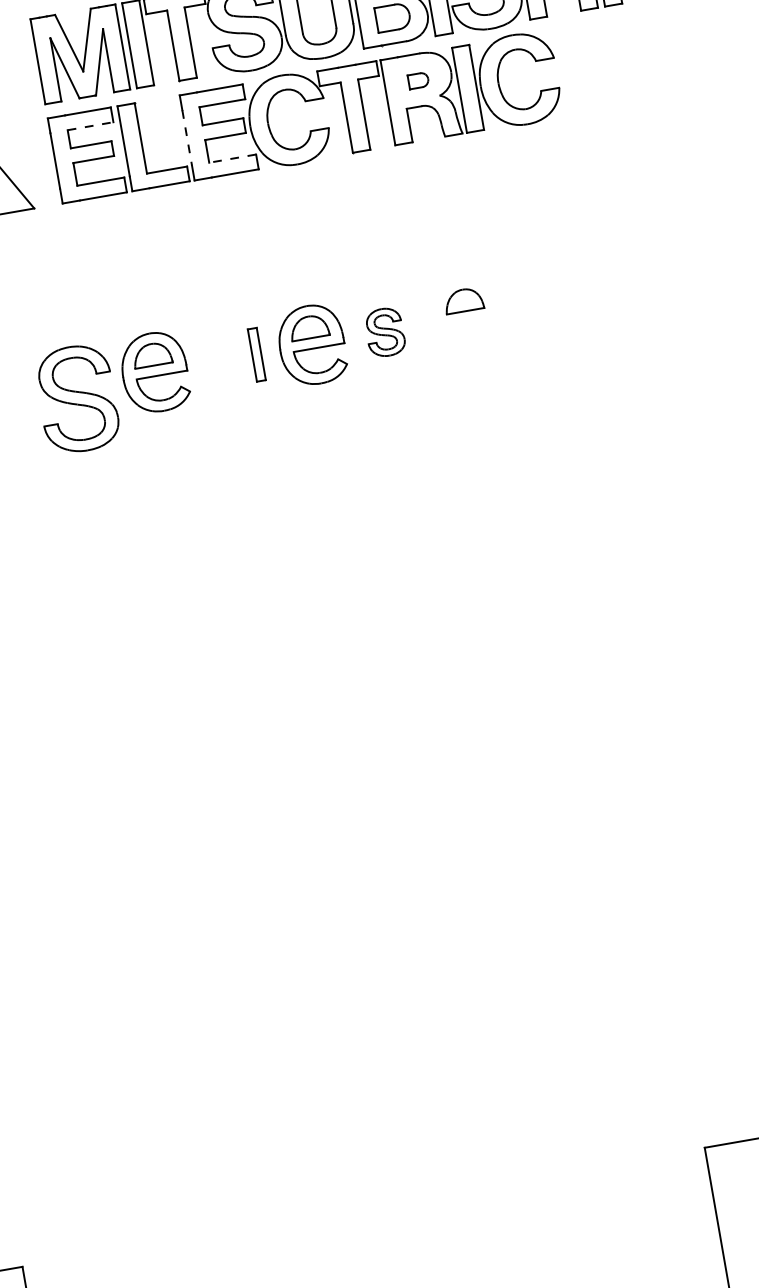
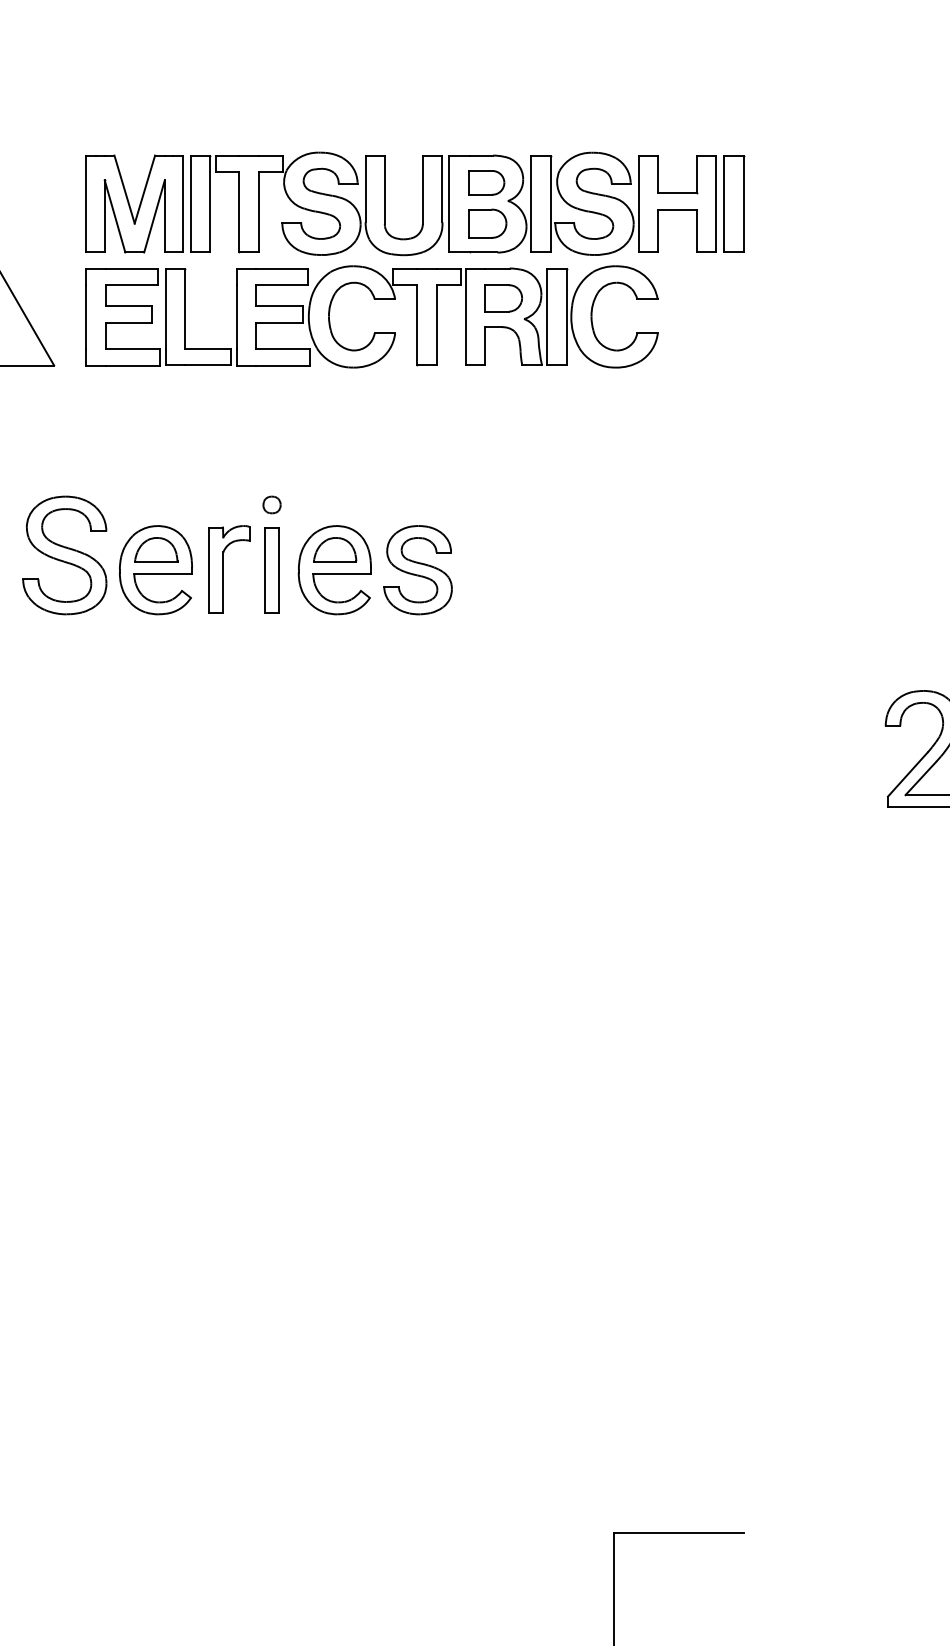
part: (418, 80) -> (503, 298), size x1.67
line: (90, 126) -> (132, 285), dashed -> solid
line: (187, 138) -> (236, 317), dashed -> solid
line: (233, 158) -> (283, 348), dashed -> solid
part: (246, 297) -> (271, 504), added
part: (463, 299) -> (511, 549), removed
part: (384, 332) -> (417, 570), size x1.67
part: (256, 355) -> (271, 570), size x1.43
part: (219, 360) -> (229, 569), added
part: (76, 399) -> (64, 555), moved

